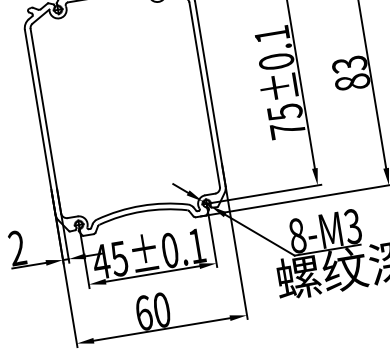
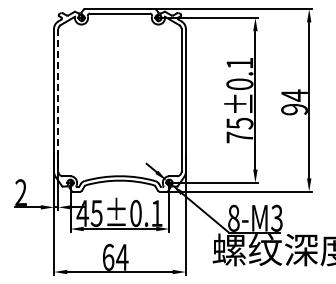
text: (350, 73) -> (294, 102), 83 -> 94
line: (45, 121) -> (58, 100), solid -> dashed
text: (161, 308) -> (122, 256), 60 -> 64

